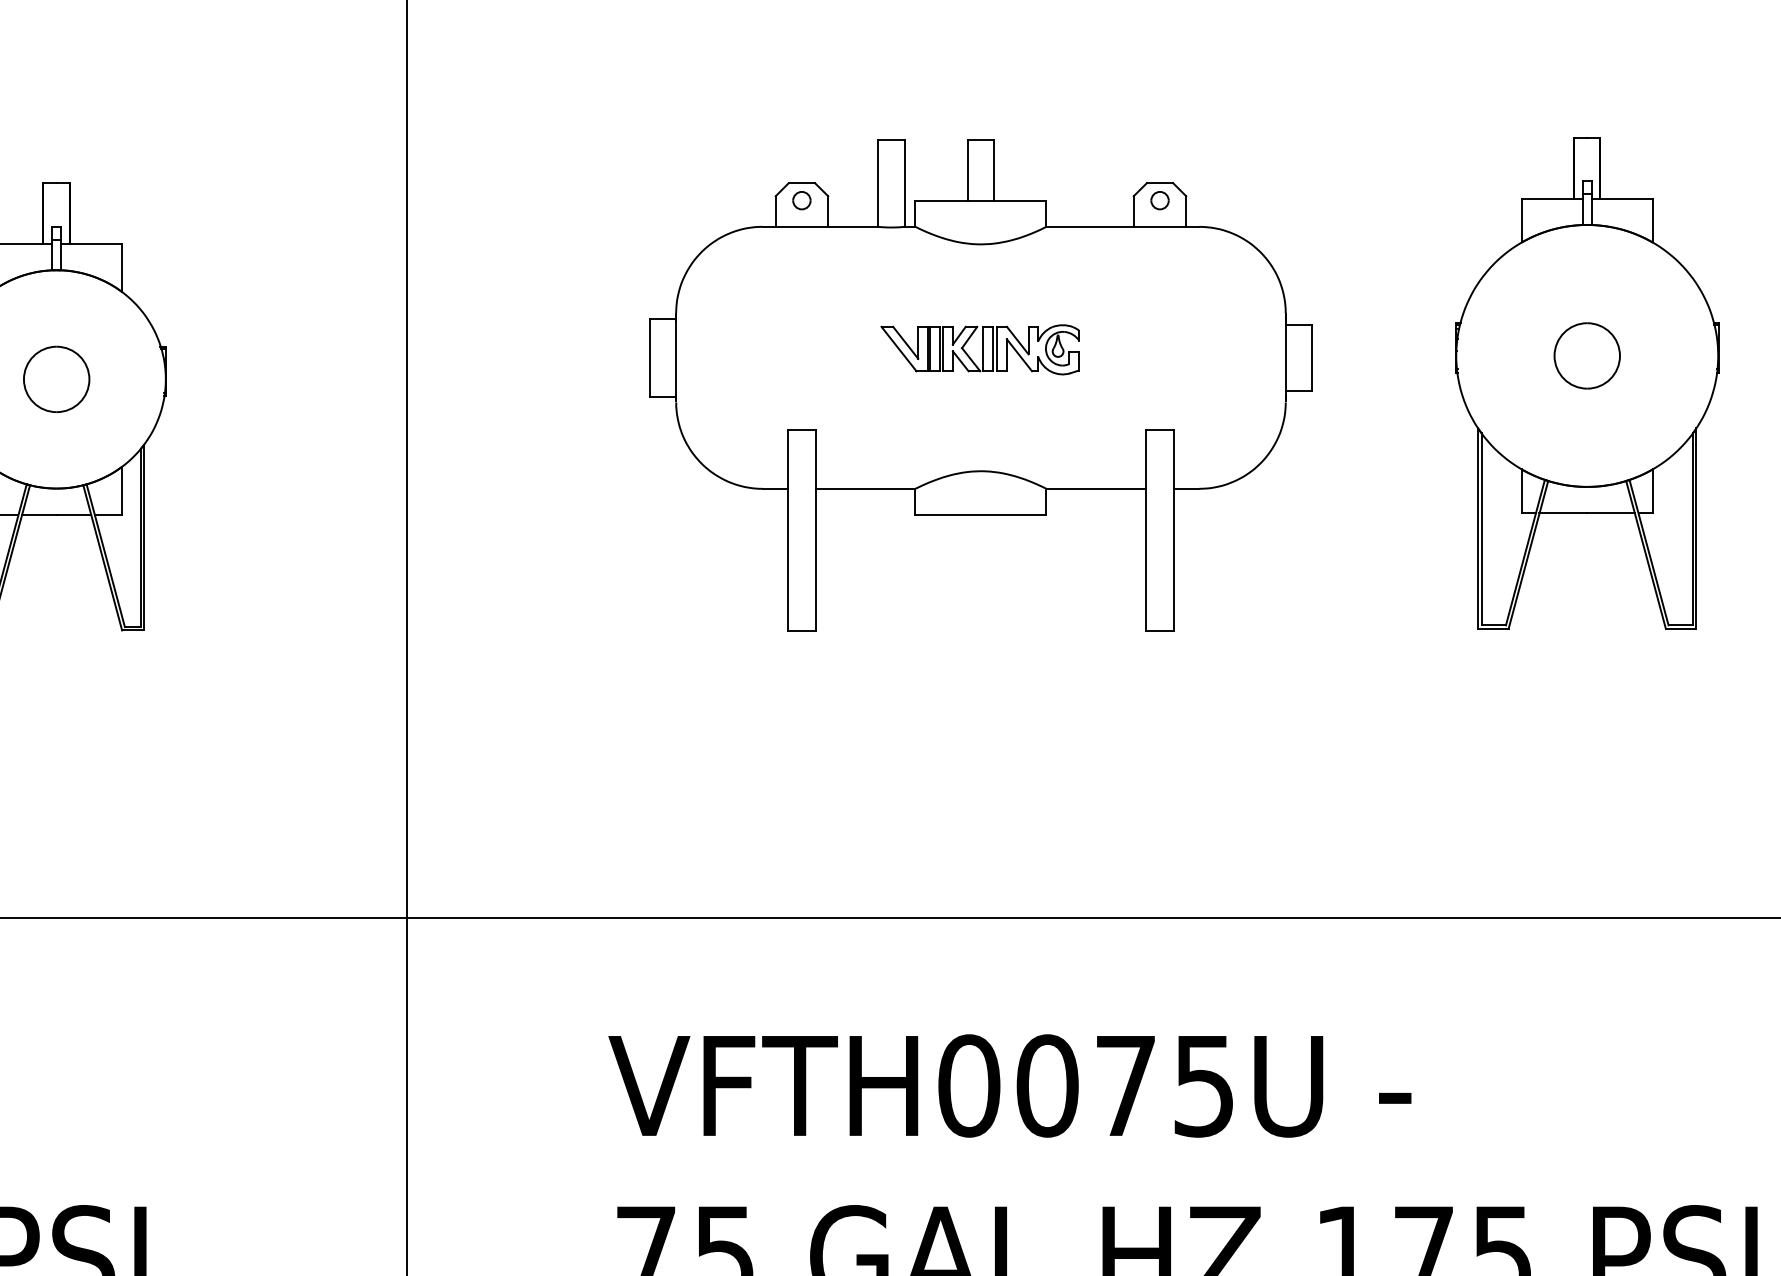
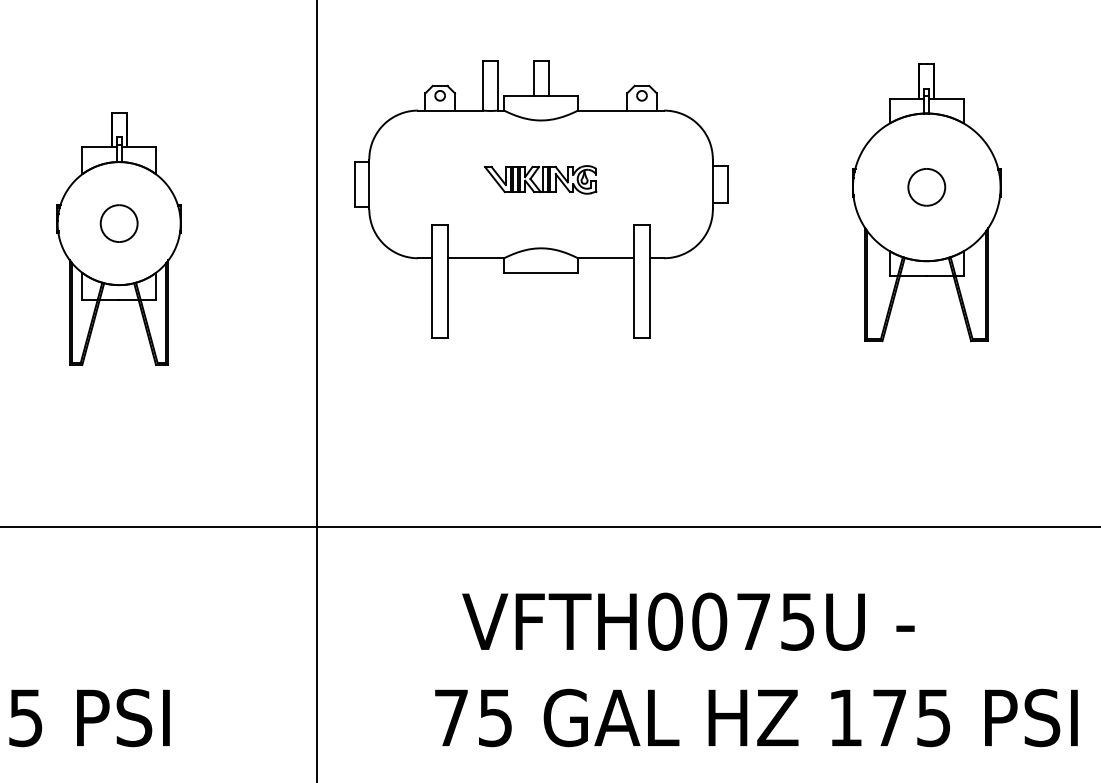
part: (1586, 382) -> (926, 202), moved
part: (981, 384) -> (541, 199), moved
text: (1010, 1085) -> (688, 621), moved

